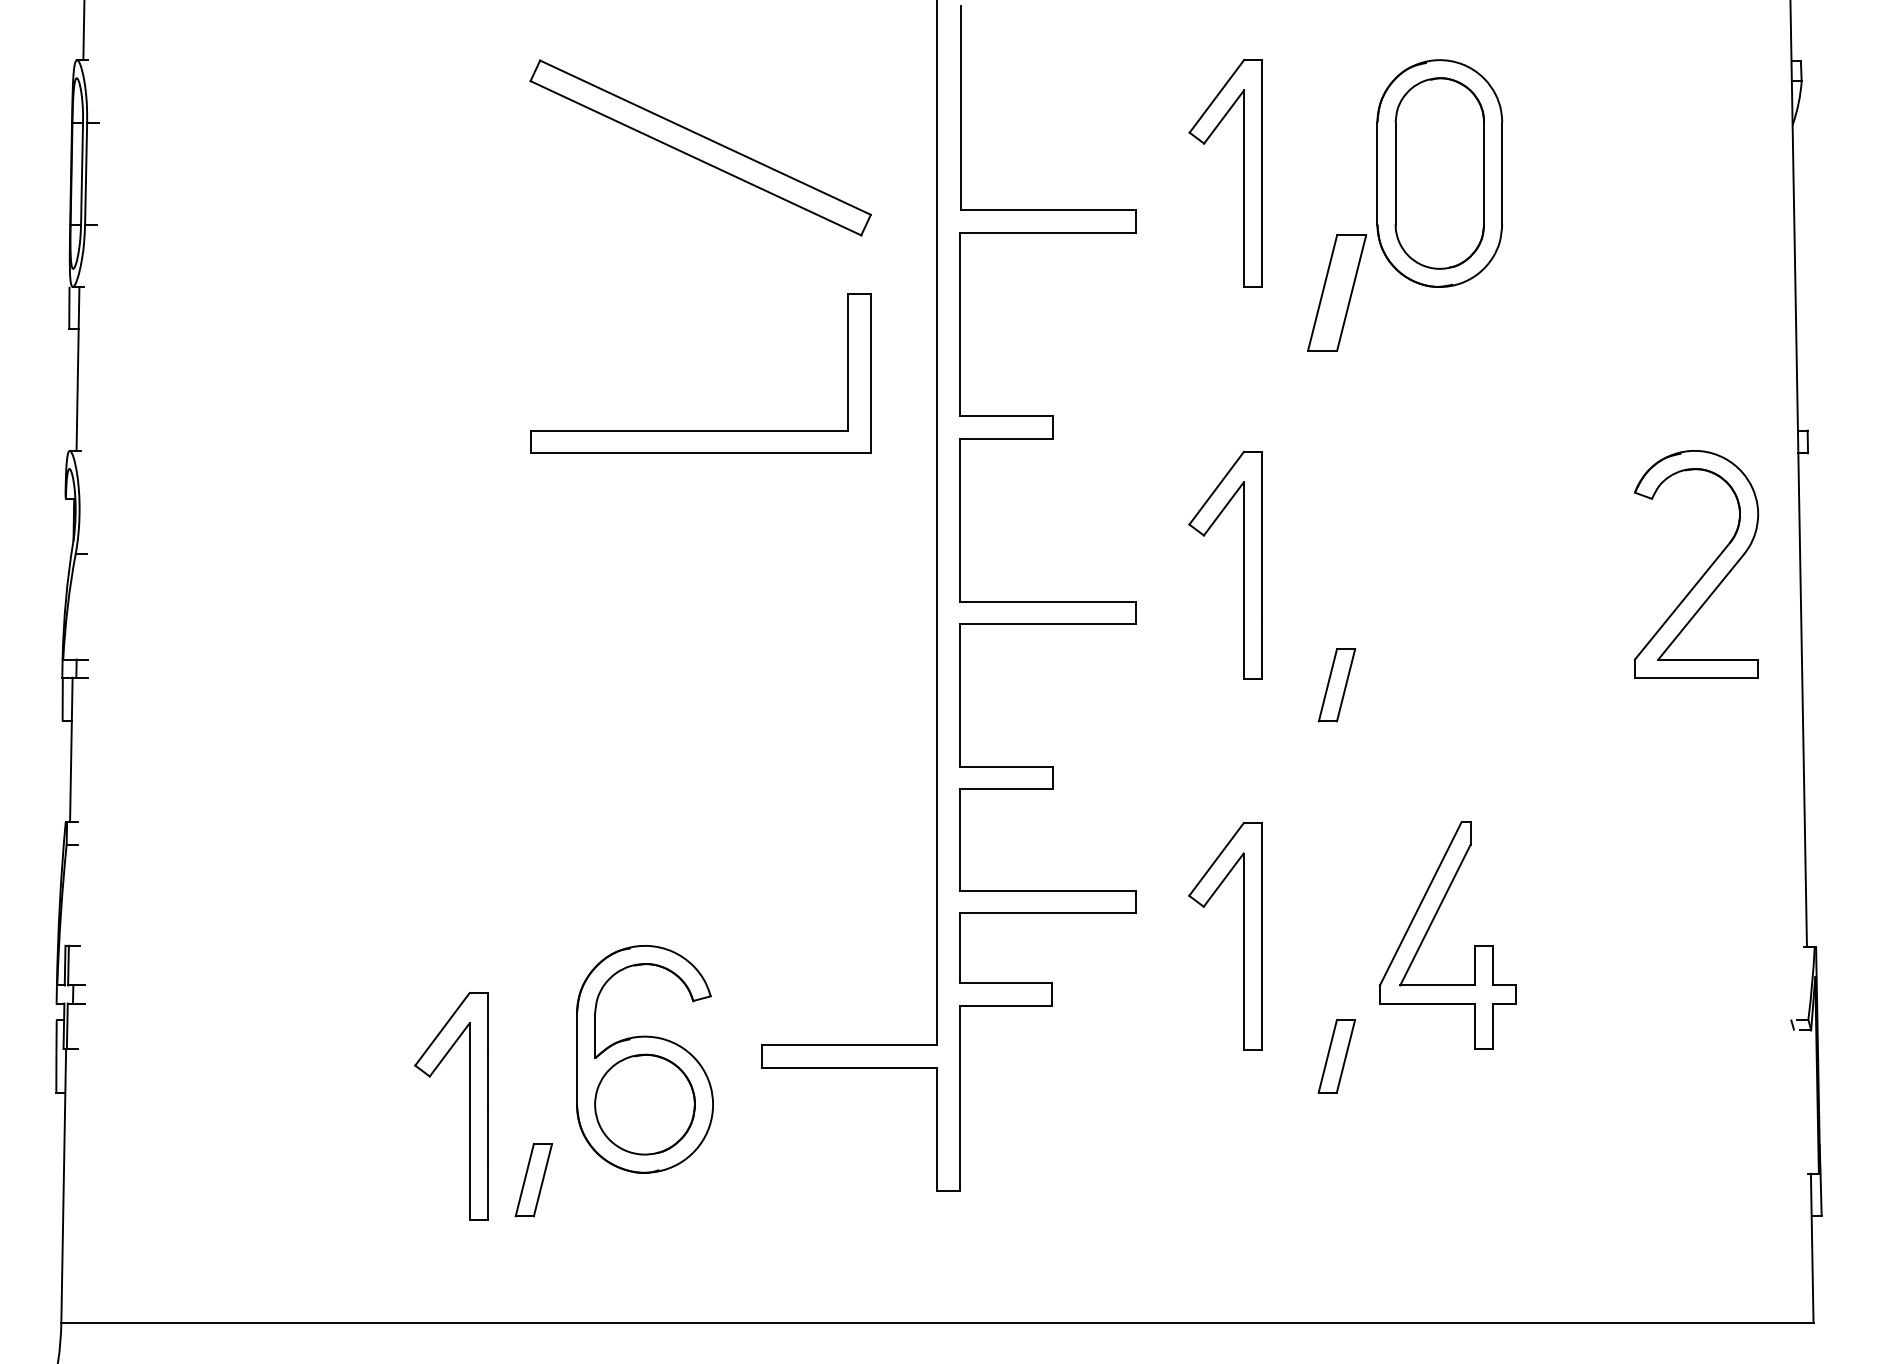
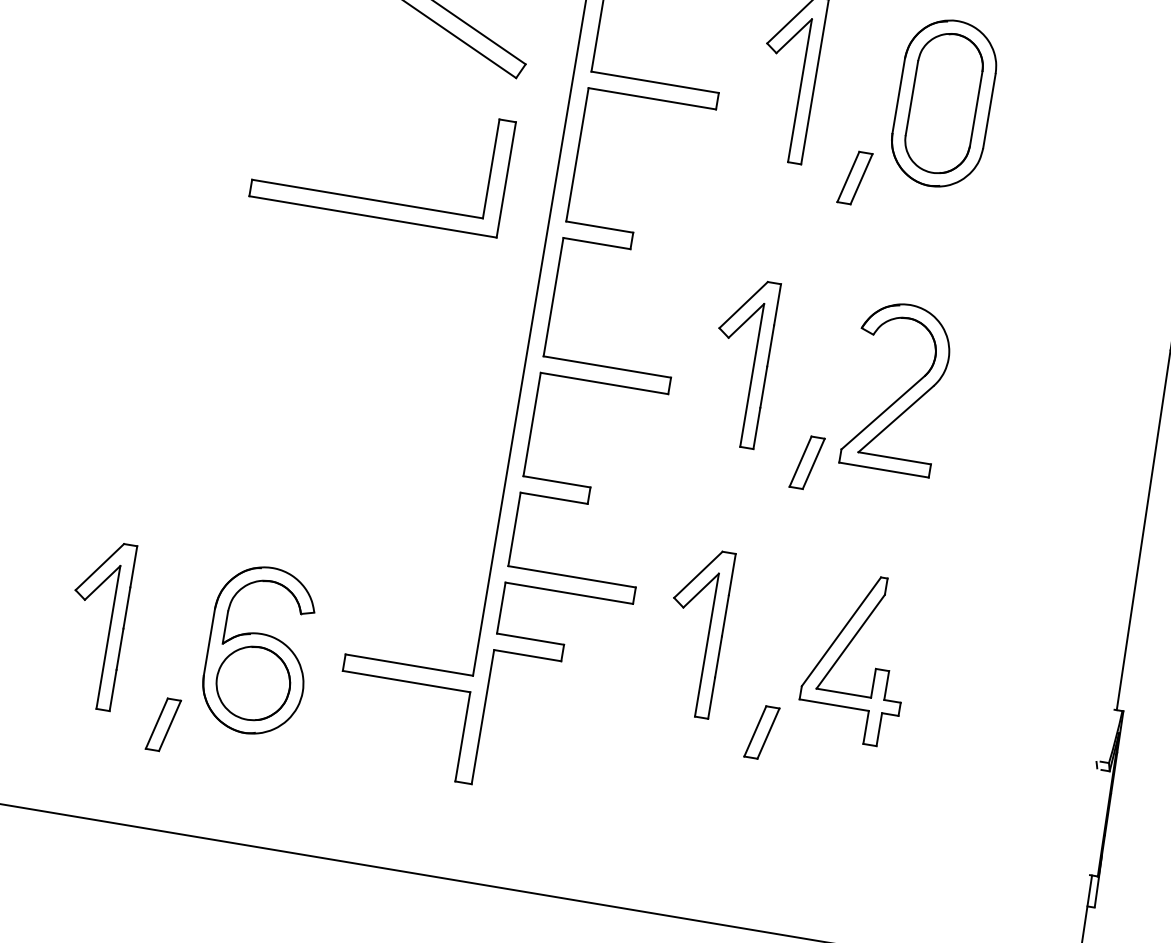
part: (1337, 293) -> (855, 178), size x0.62
part: (1704, 572) -> (902, 394), moved
part: (469, 1105) -> (110, 625), moved

